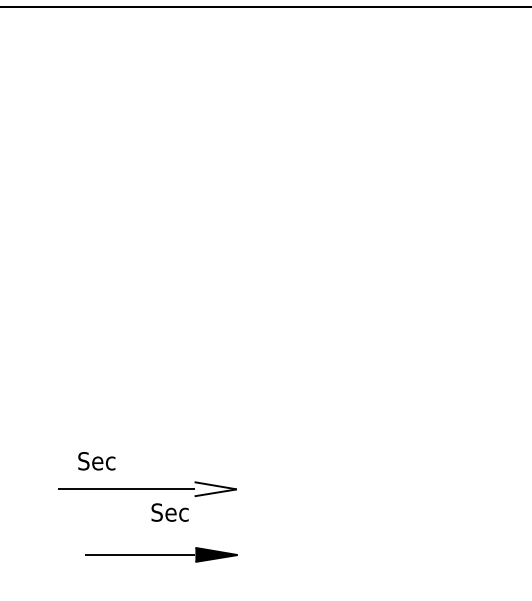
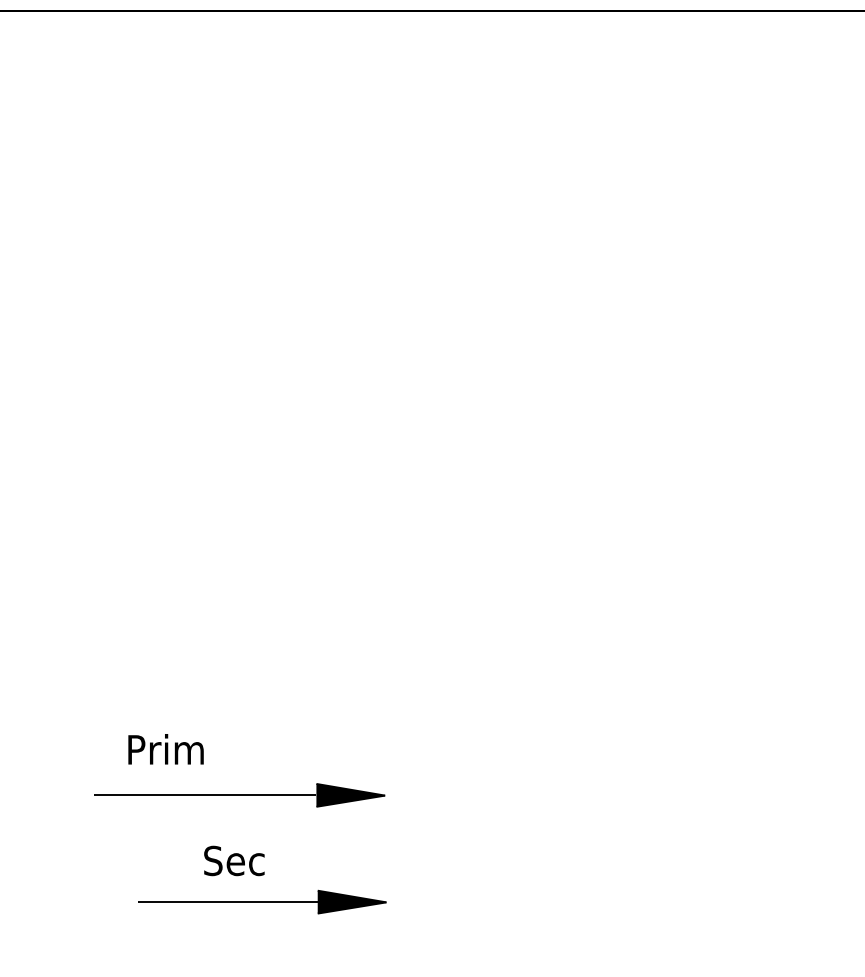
text: (101, 460) -> (165, 748), Sec -> Prim
fill: (215, 489) -> (350, 795), added
text: (169, 512) -> (233, 860), moved

